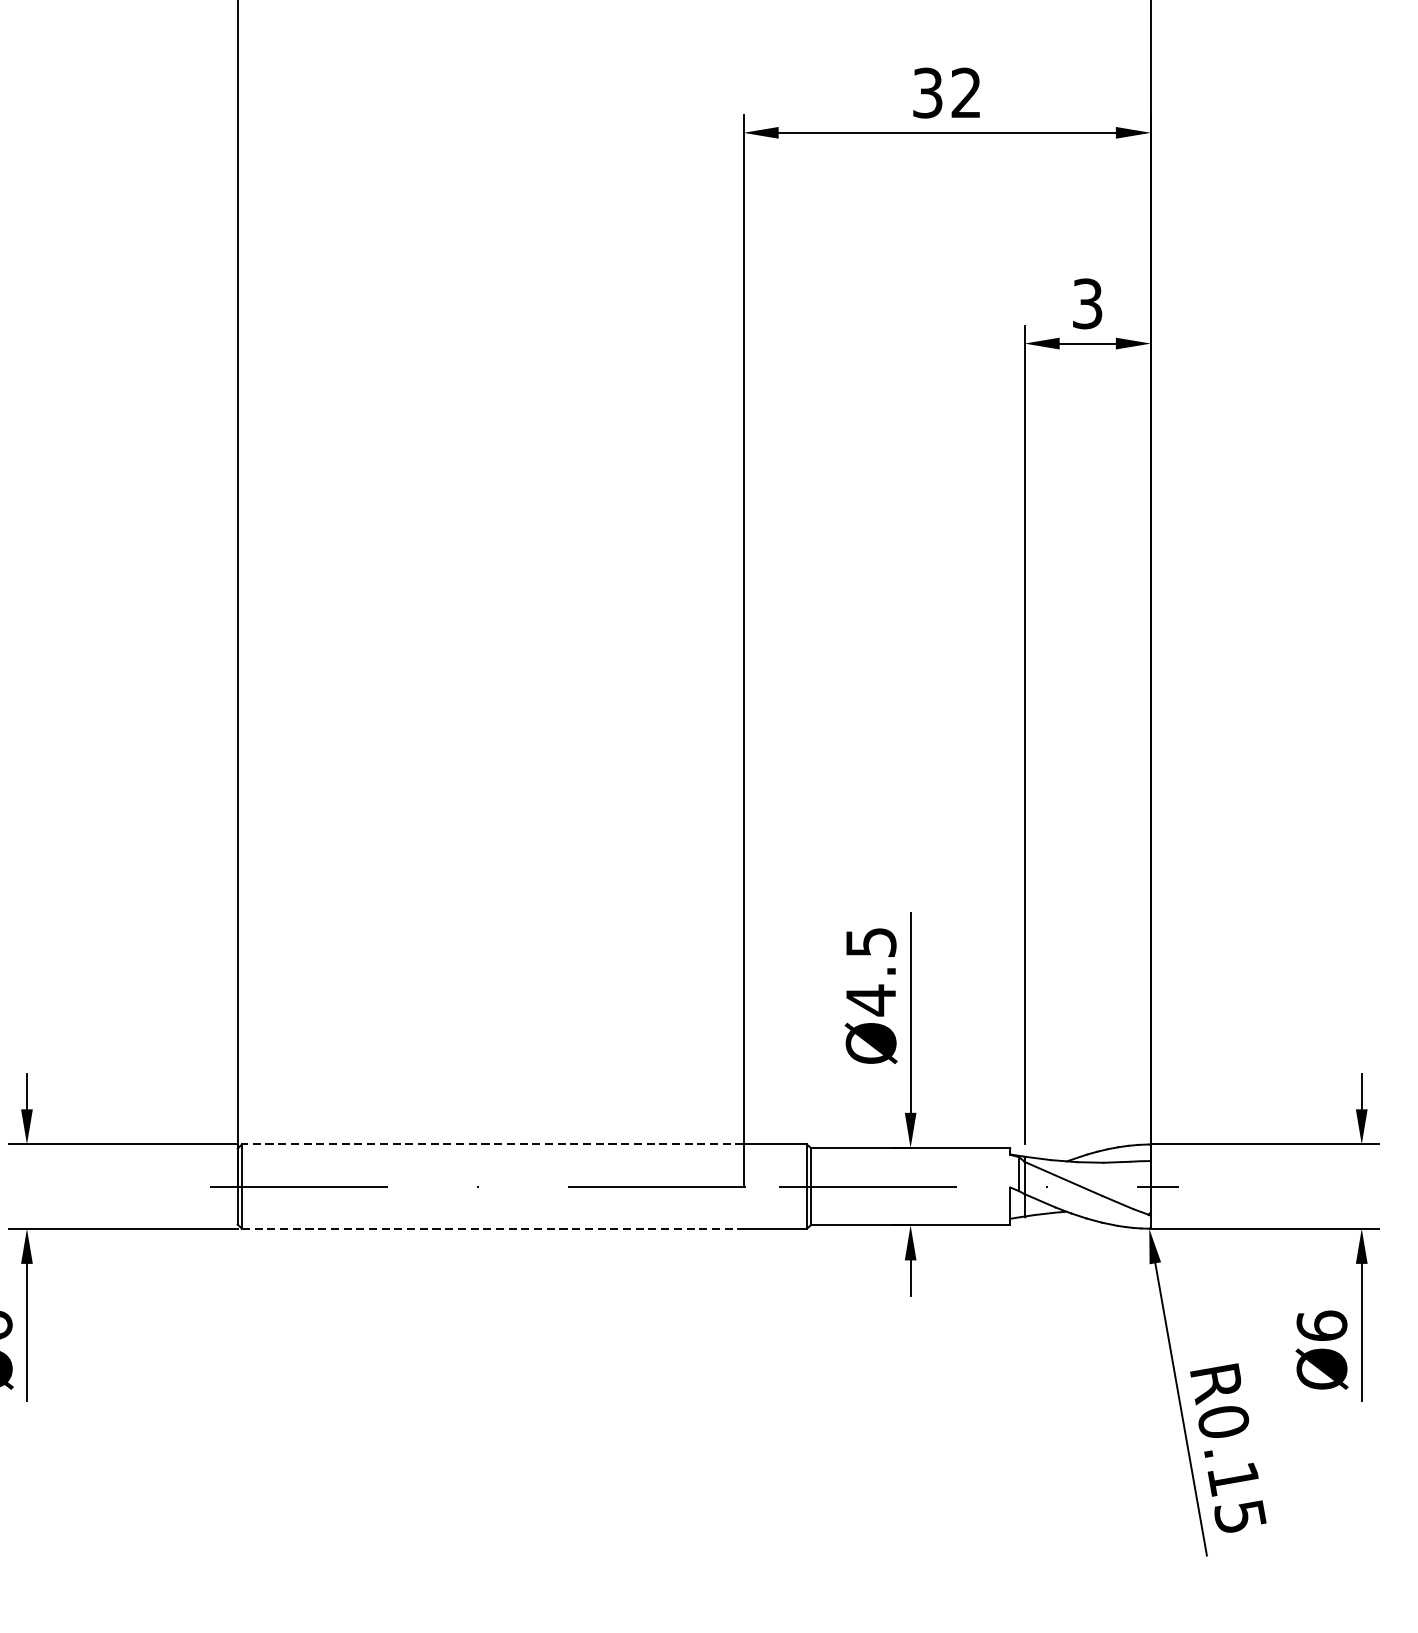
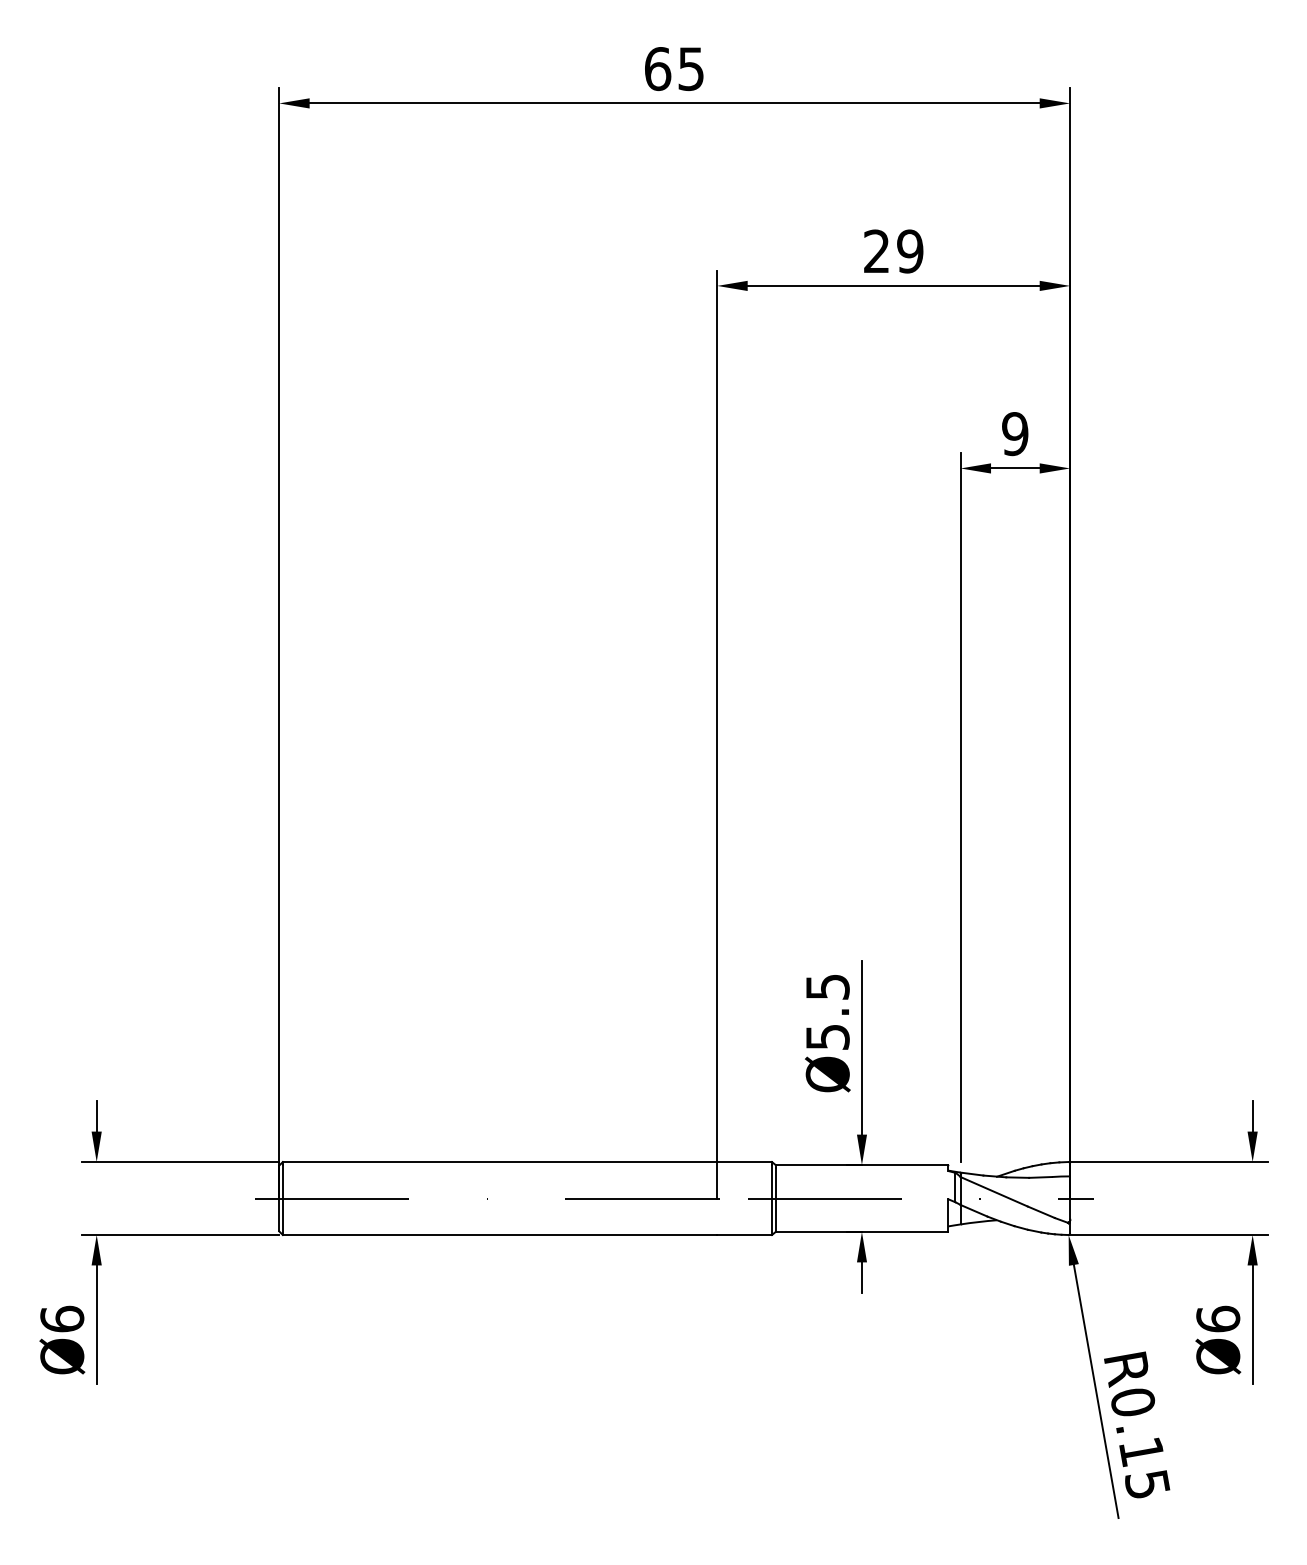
text: (947, 93) -> (893, 251), 32 -> 29
text: (1087, 303) -> (1015, 433), 3 -> 9
text: (870, 1000) -> (827, 1037), Ø4.5 -> Ø5.5
line: (492, 1145) -> (499, 1162), dashed -> solid
line: (493, 1229) -> (500, 1235), dashed -> solid

